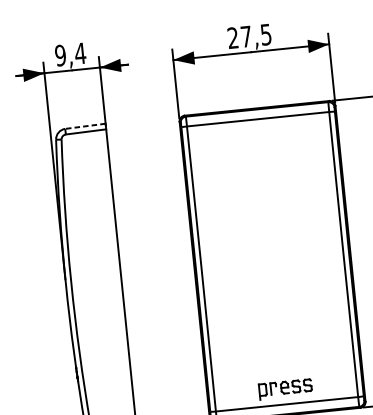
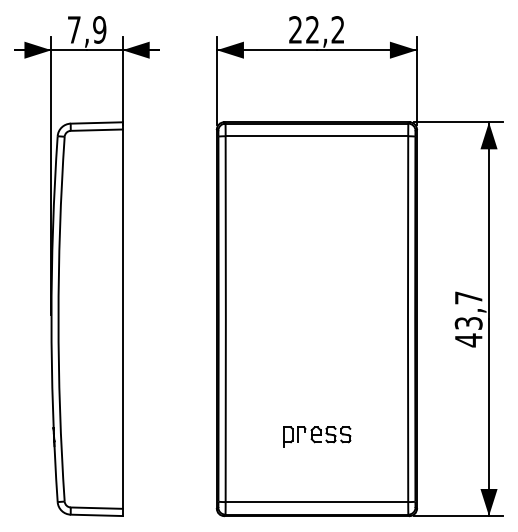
text: (256, 35) -> (325, 29), 27,5 -> 22,2
text: (70, 54) -> (86, 29), 9,4 -> 7,9
line: (85, 125) -> (96, 122), dashed -> solid
part: (285, 388) -> (317, 436), moved

